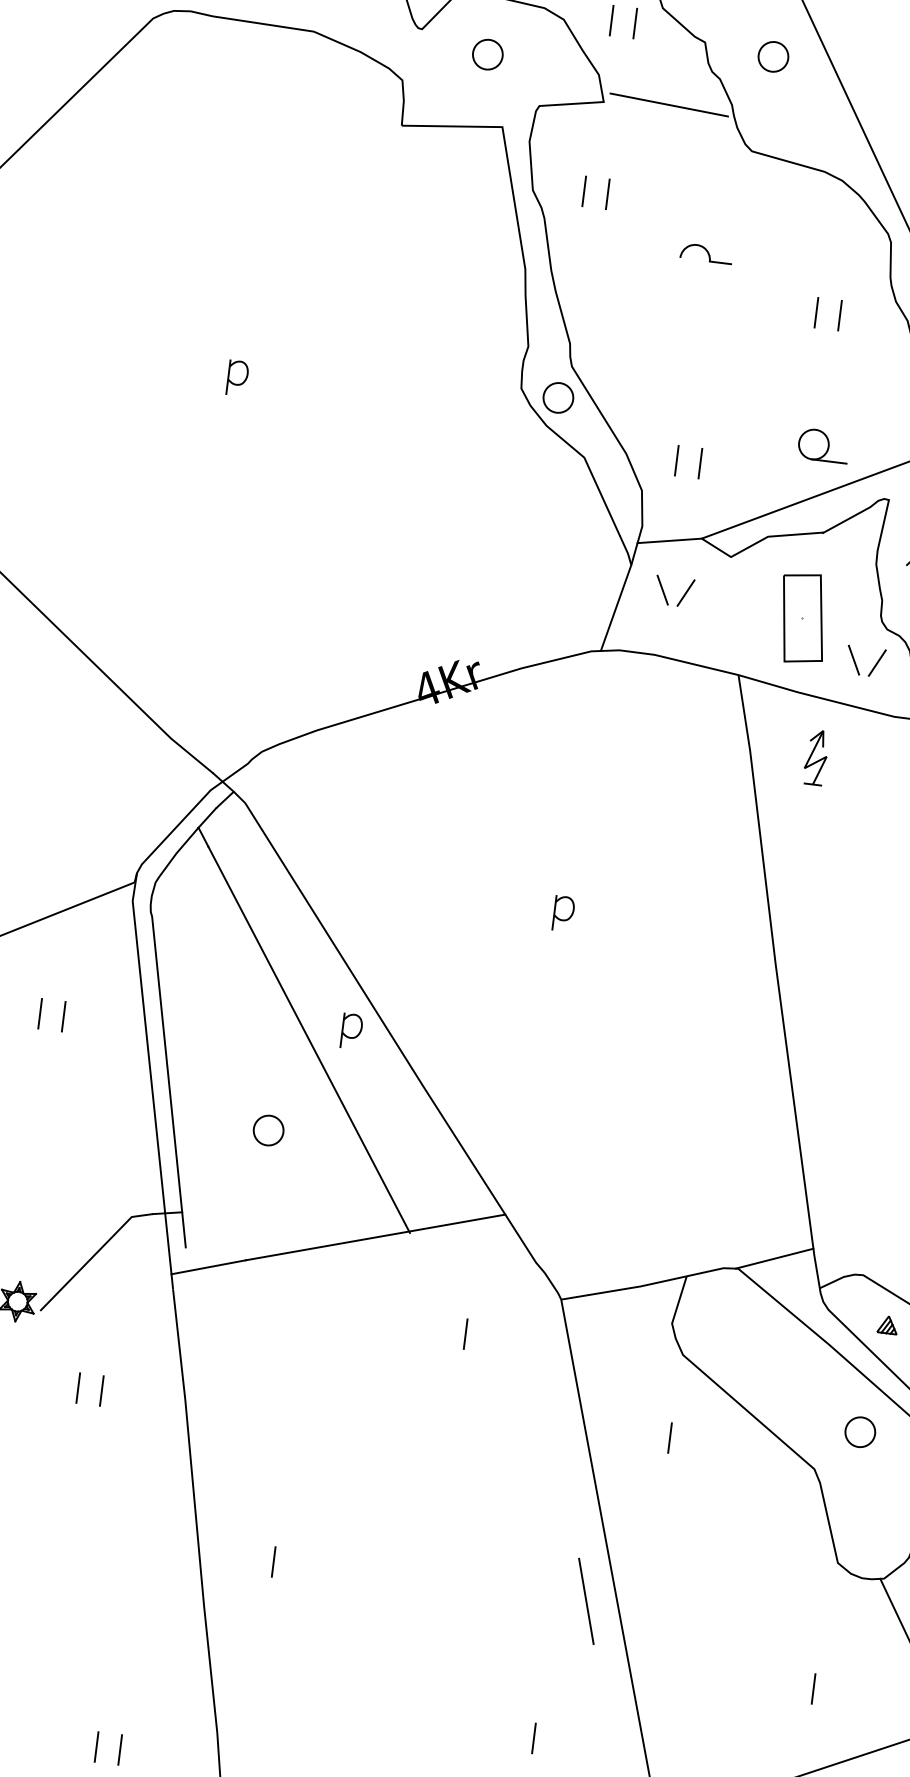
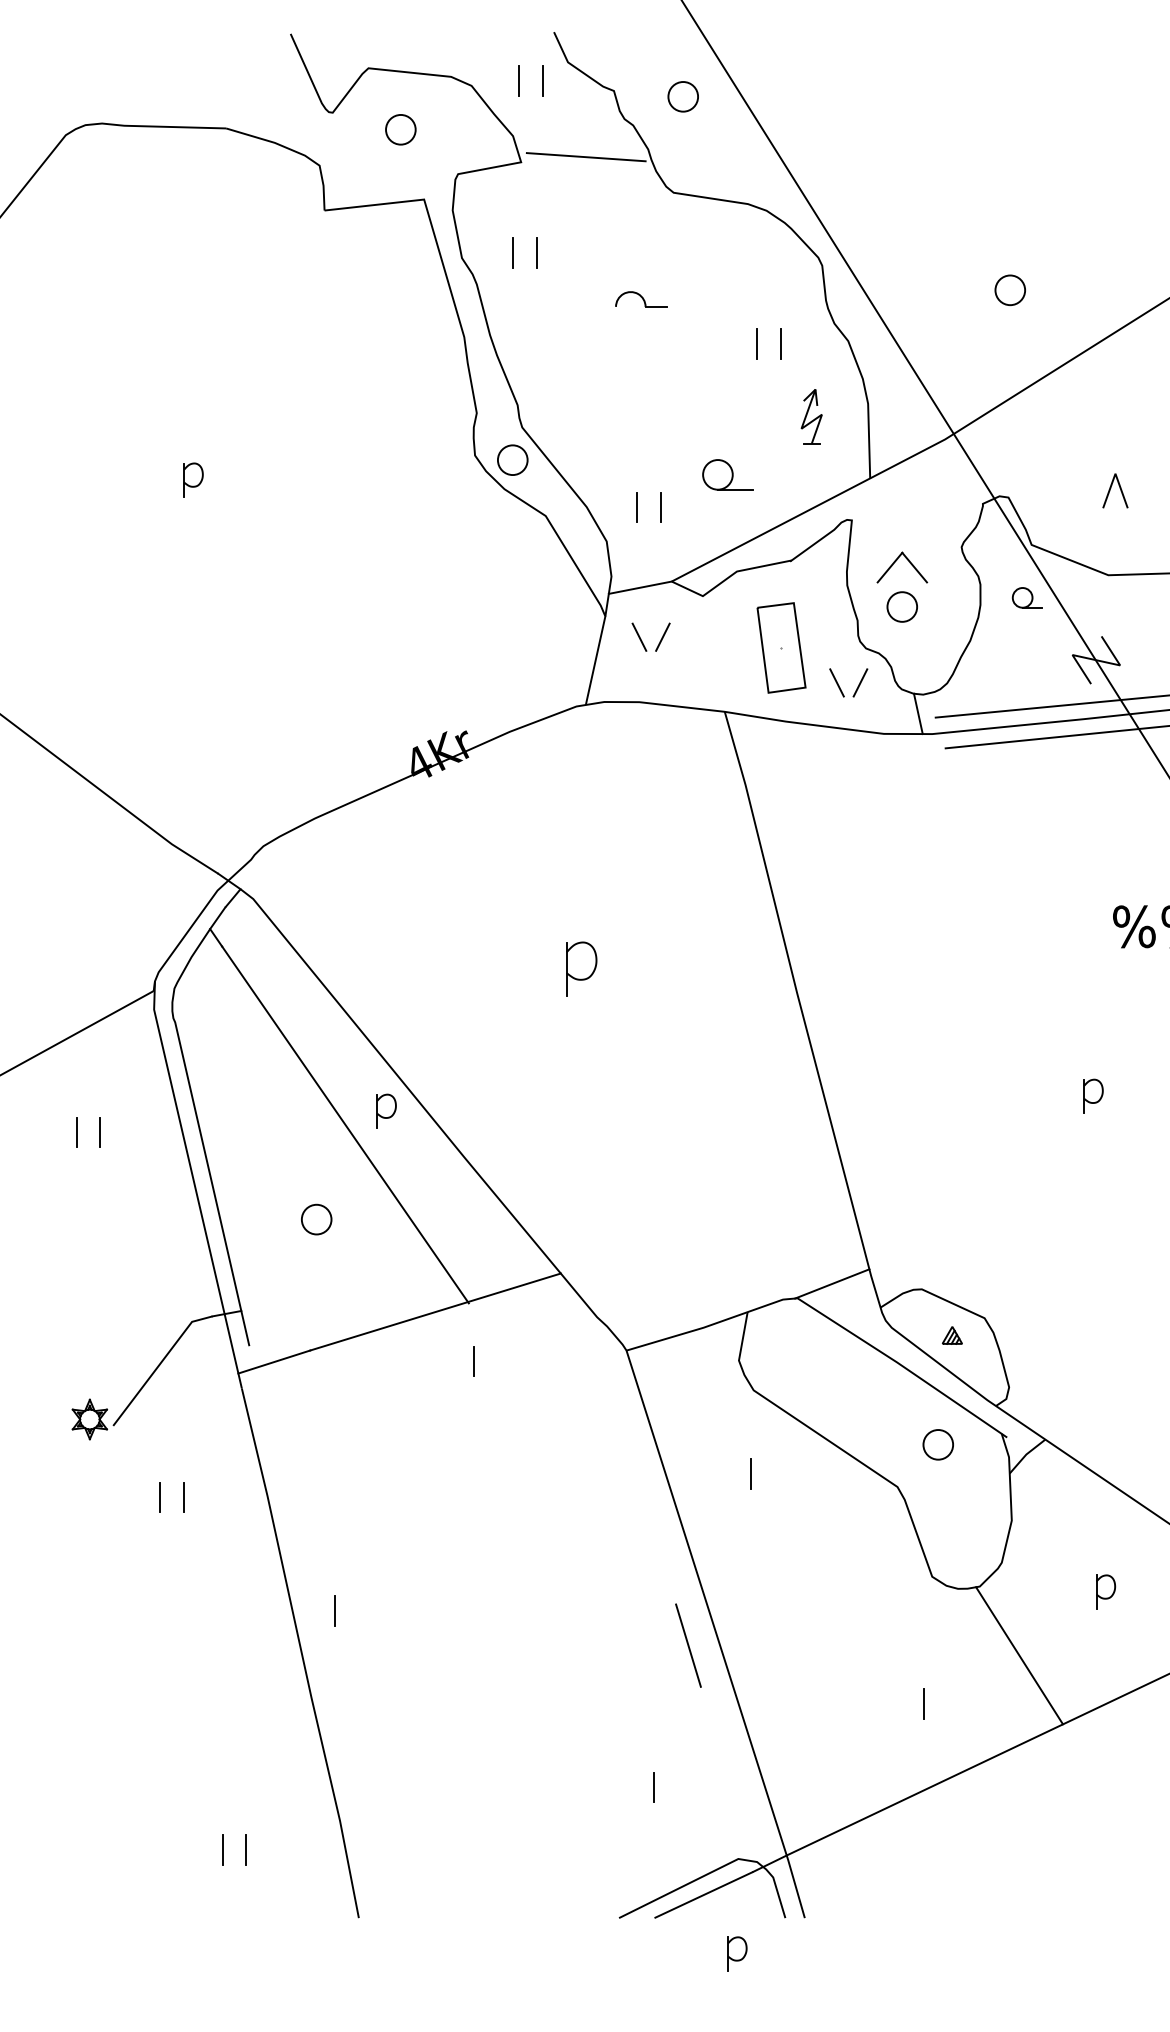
part: (823, 445) -> (727, 474), moved
part: (816, 757) -> (811, 416), moved
part: (563, 913) -> (581, 968), size x1.6
line: (464, 1334) -> (473, 1361), moved
line: (273, 1561) -> (334, 1610), moved

